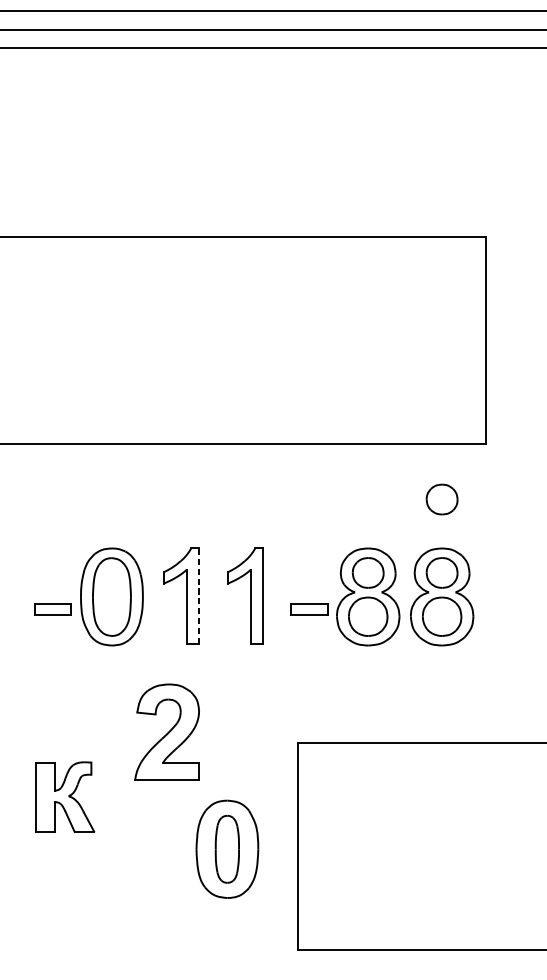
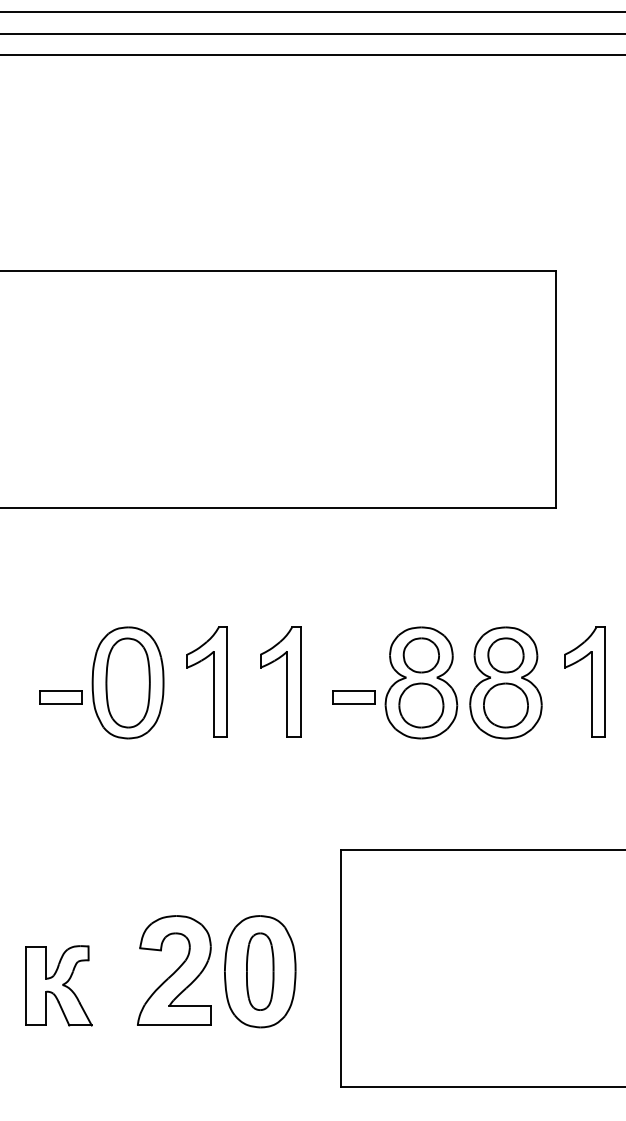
part: (441, 499) -> (505, 571), removed
part: (516, 595) -> (591, 681), added
line: (198, 596) -> (227, 682), dashed -> solid
part: (167, 732) -> (174, 970), moved
part: (65, 796) -> (58, 985), moved

